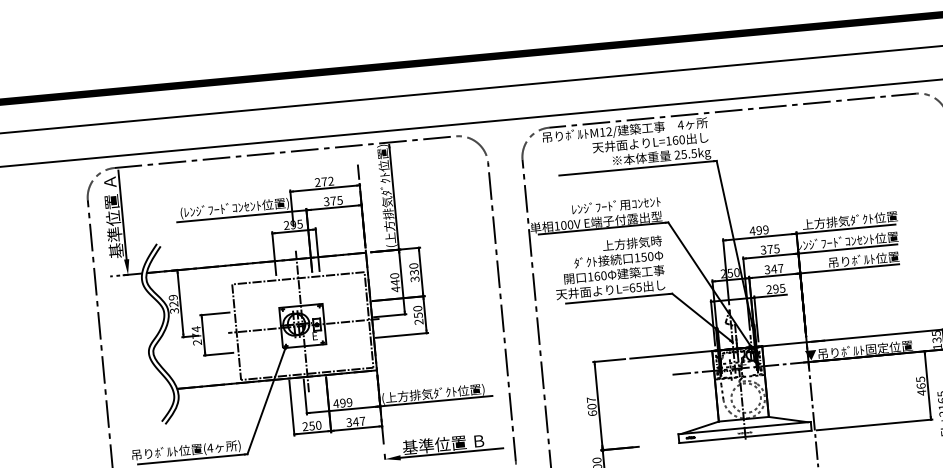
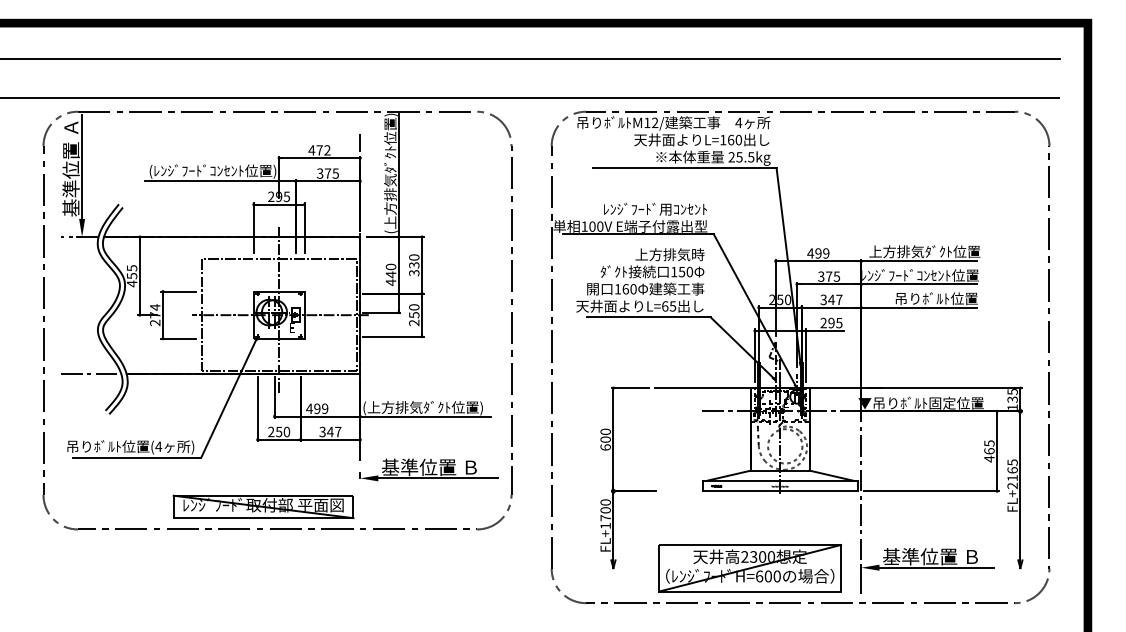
text: (317, 182) -> (311, 150), 272 -> 472
text: (173, 304) -> (131, 276), 329 -> 455
line: (147, 391) -> (91, 374), added
text: (591, 399) -> (605, 431), 607 -> 600

